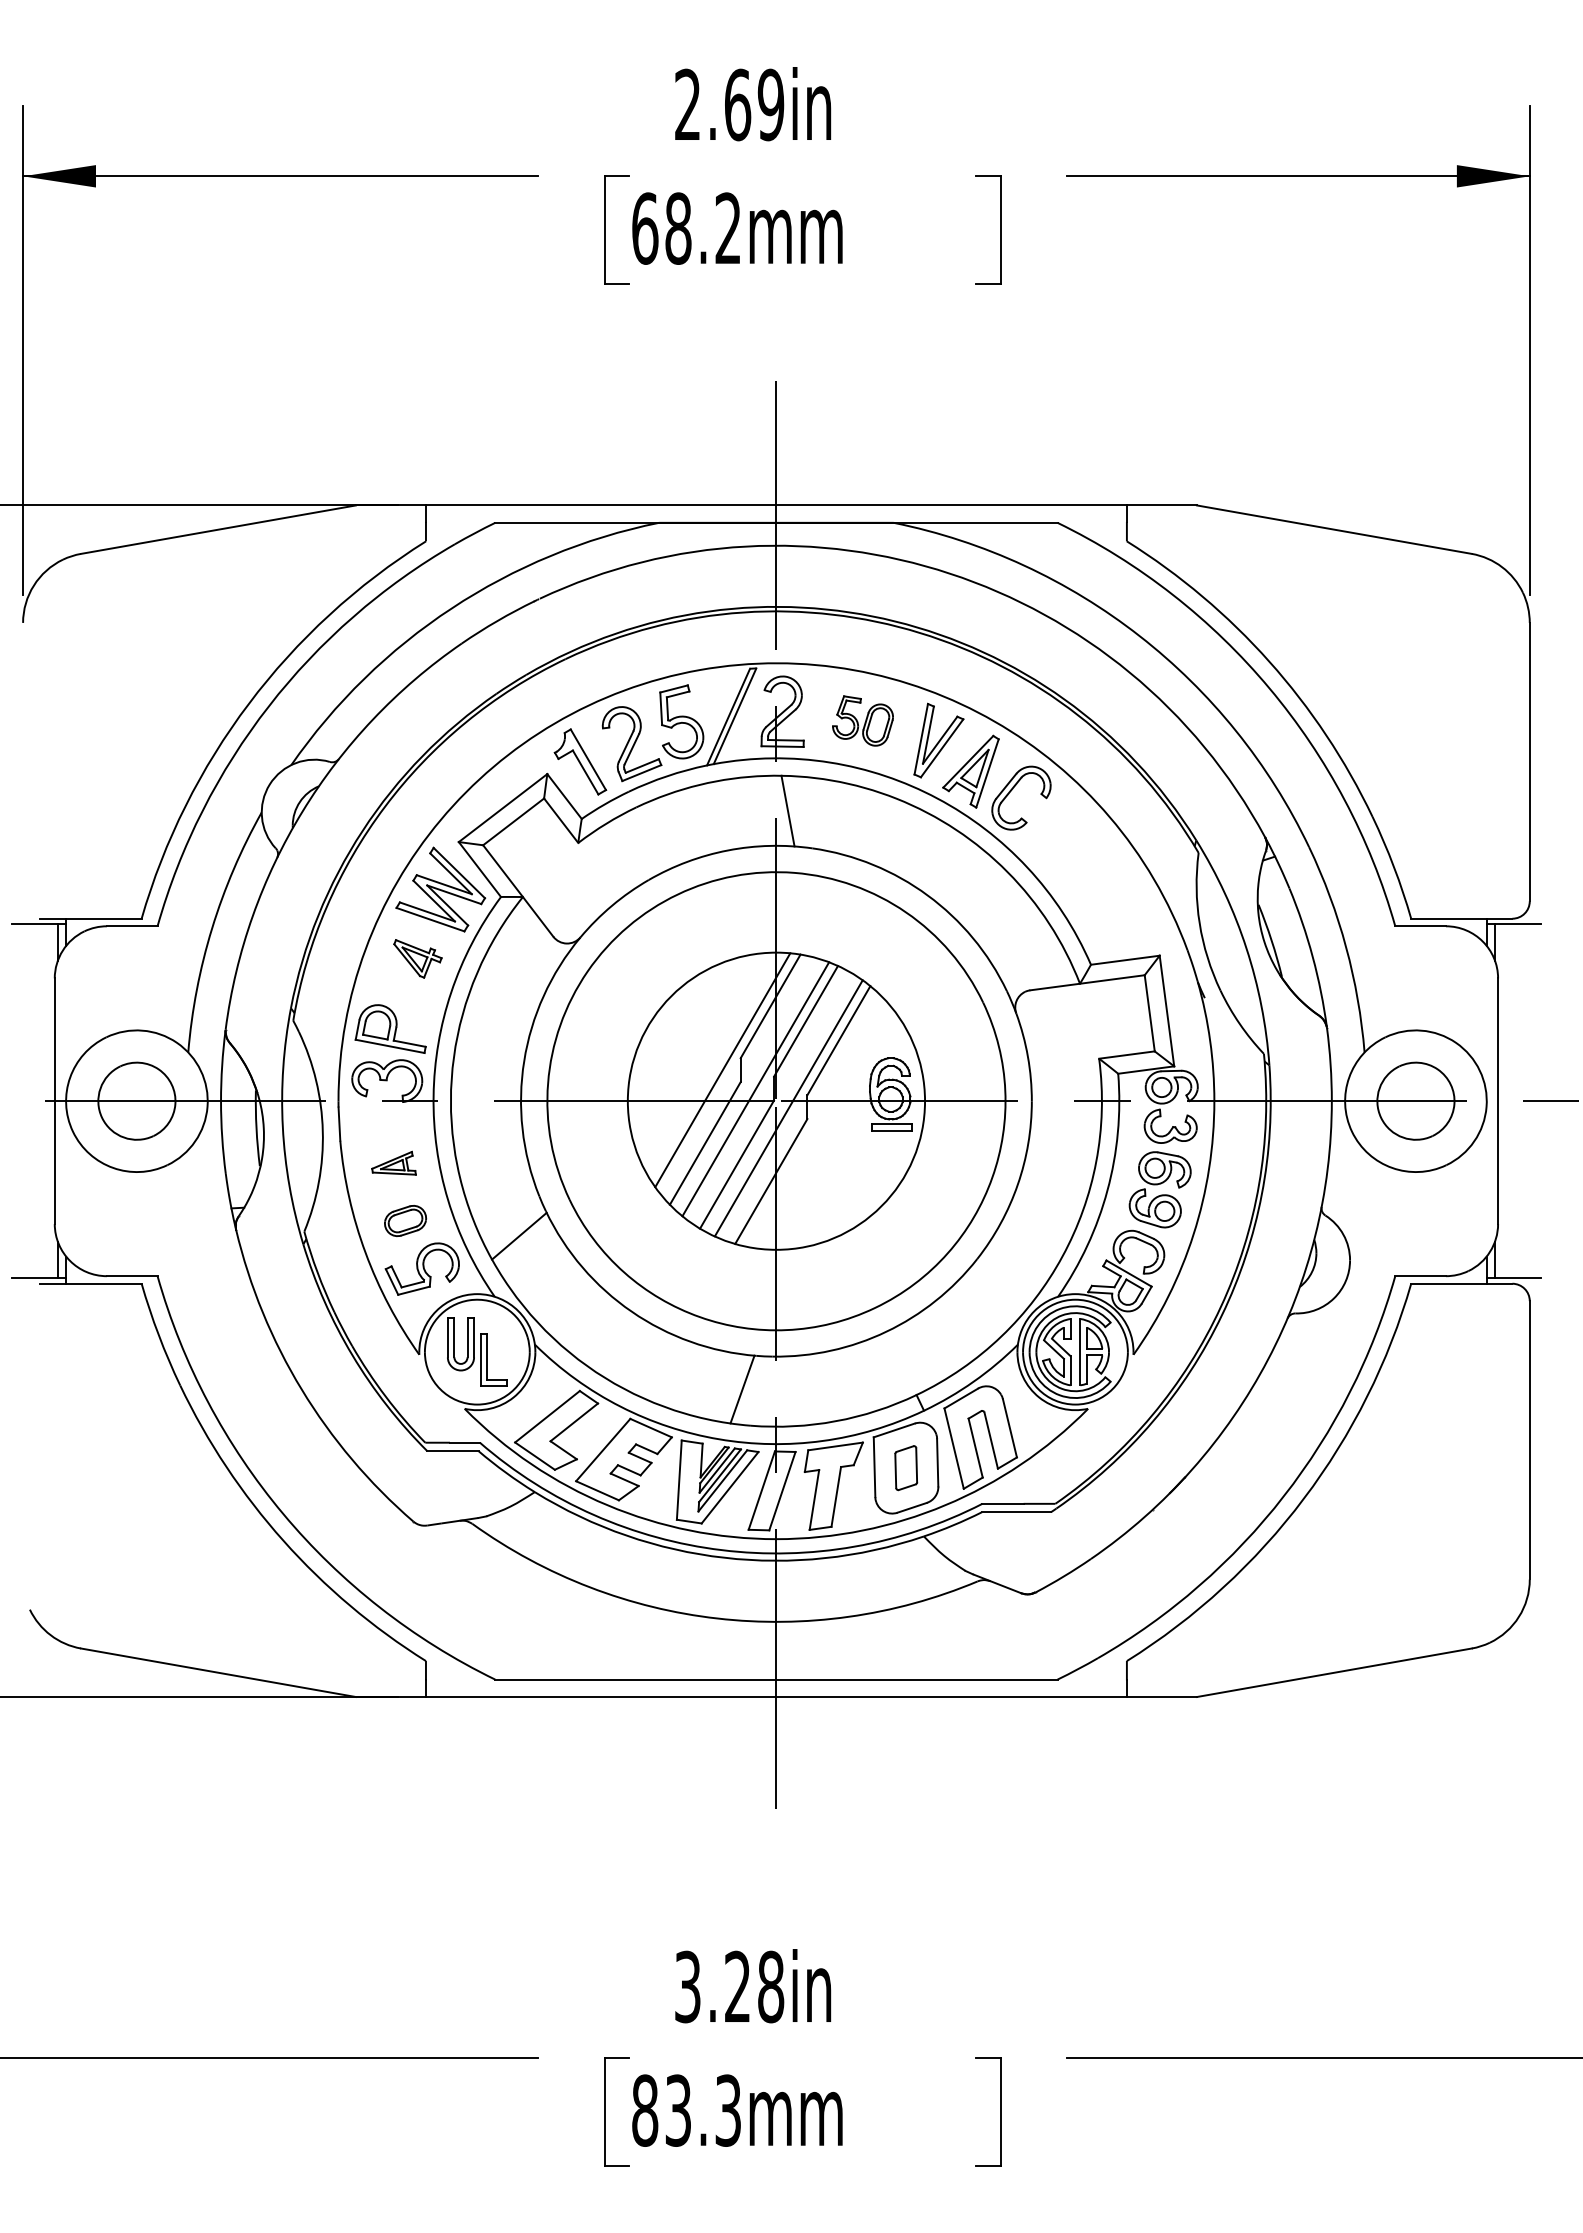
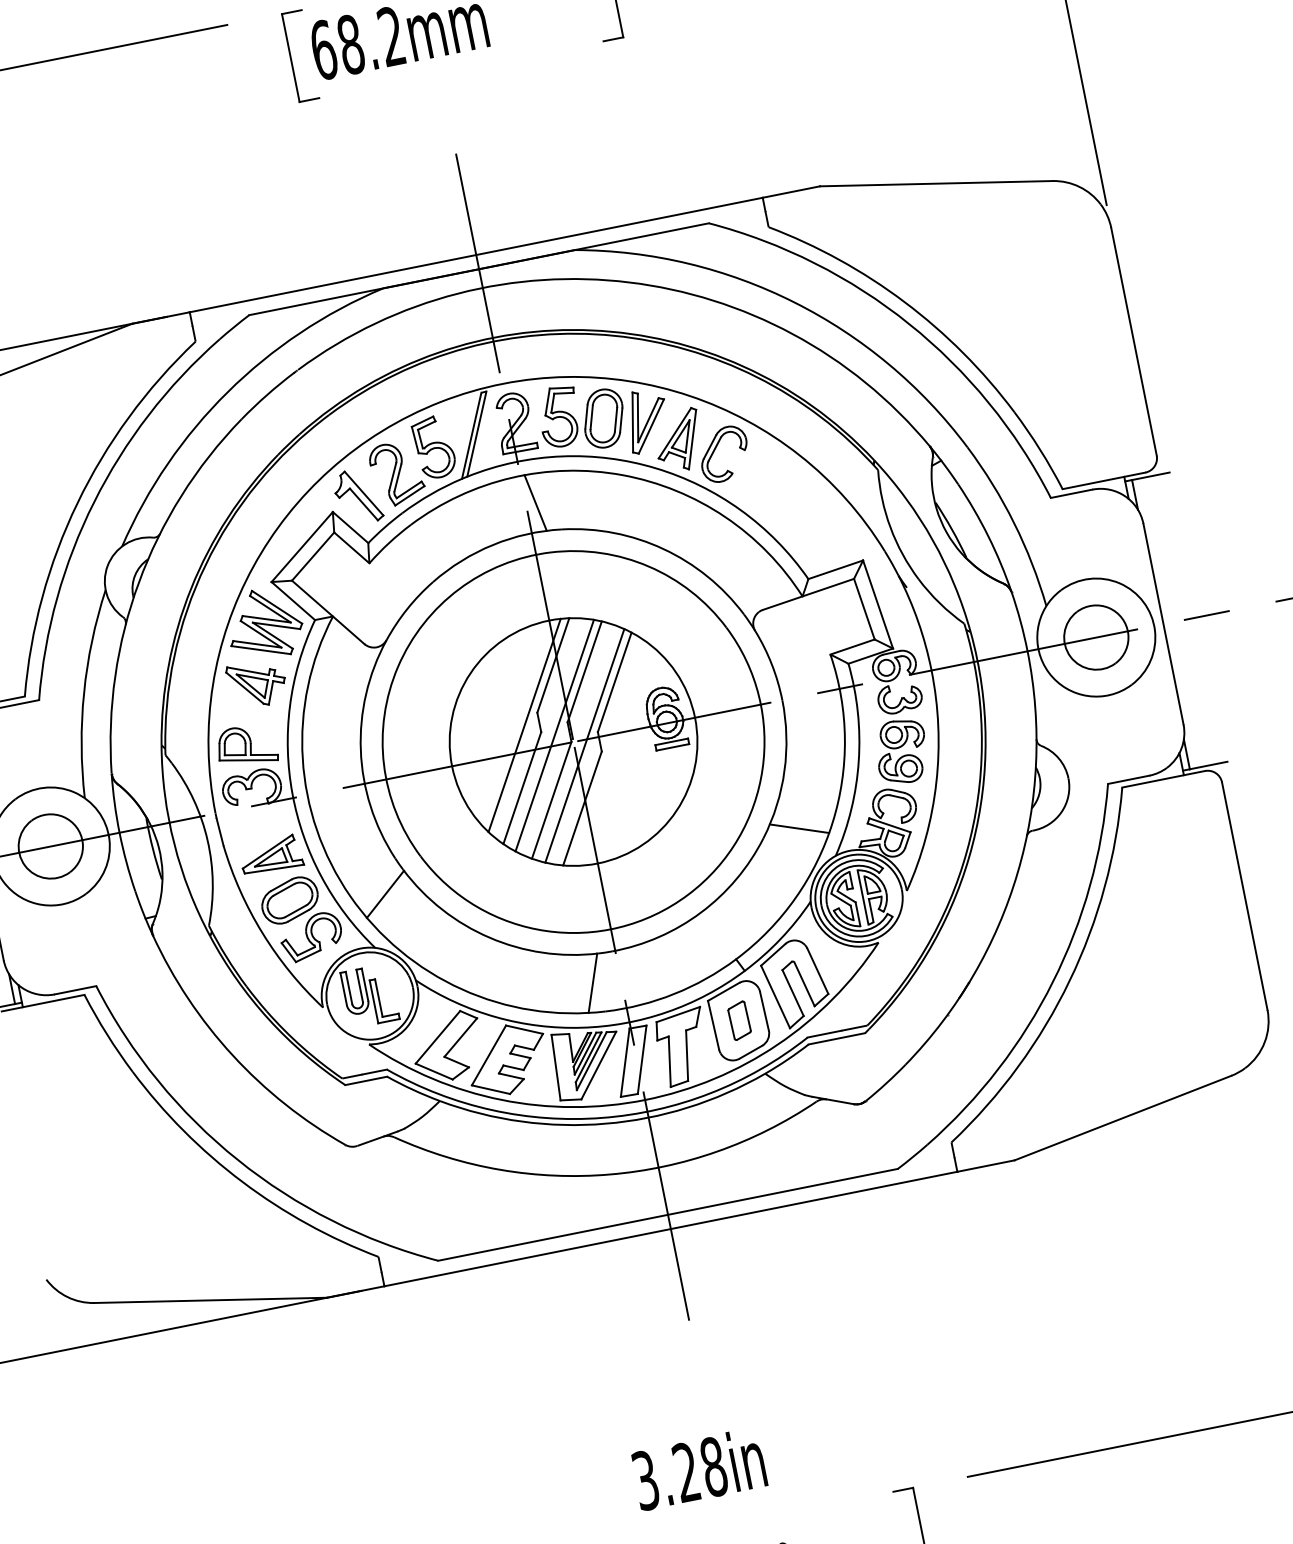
part: (862, 720) -> (581, 416), size x1.67
part: (417, 958) -> (256, 683), size x1.43
part: (393, 1163) -> (270, 855), size x1.67
part: (405, 1220) -> (289, 900), size x1.67
line: (1021, 1256) -> (799, 828), added

